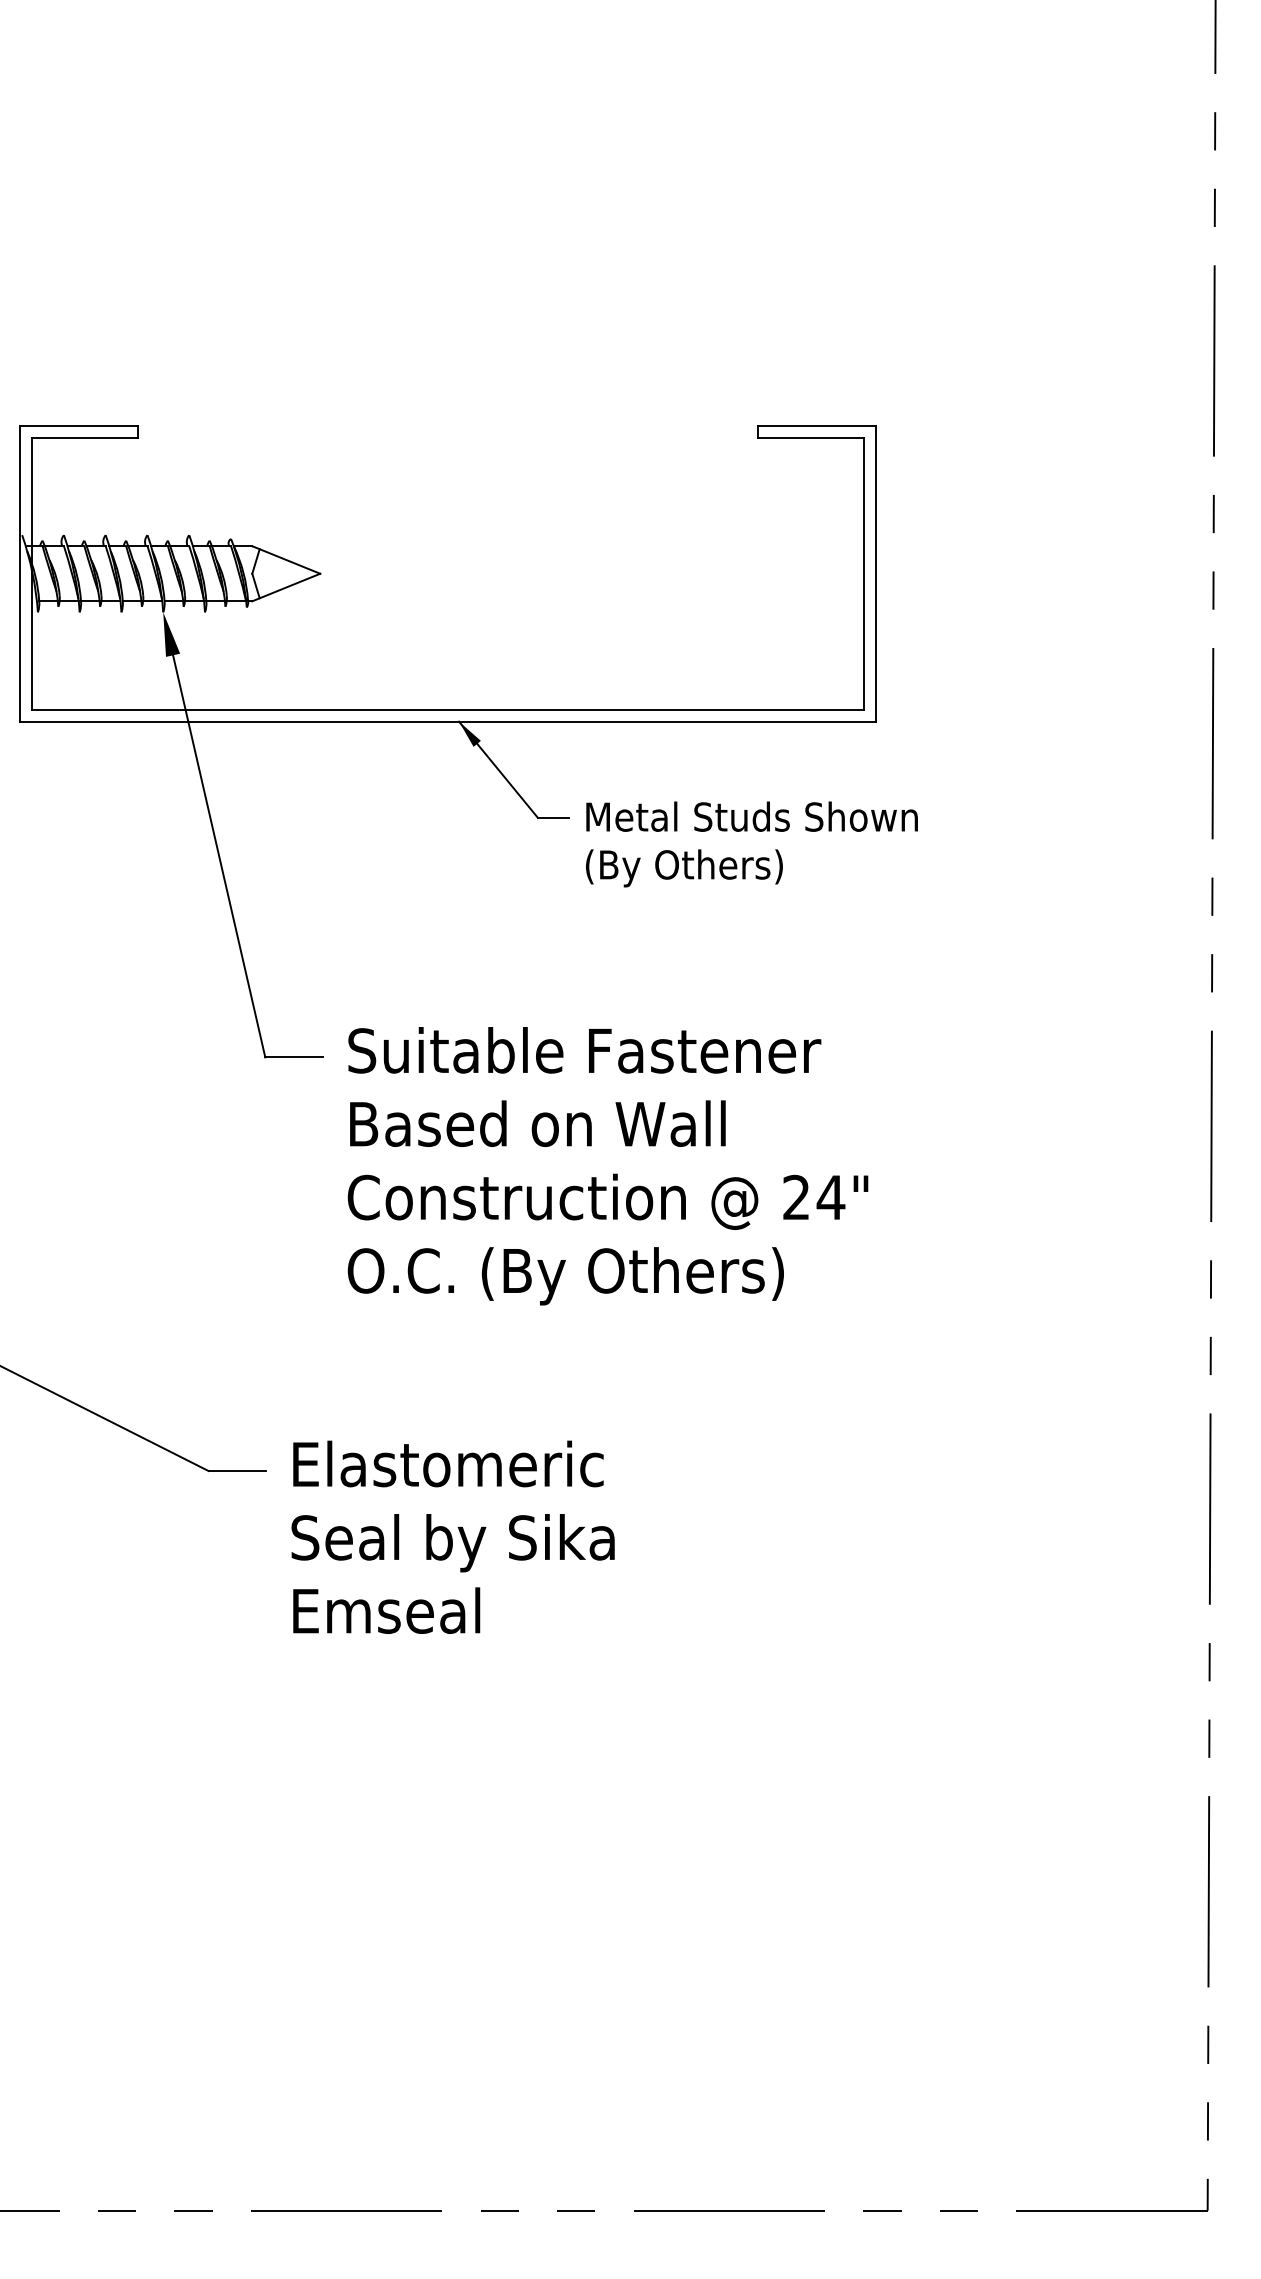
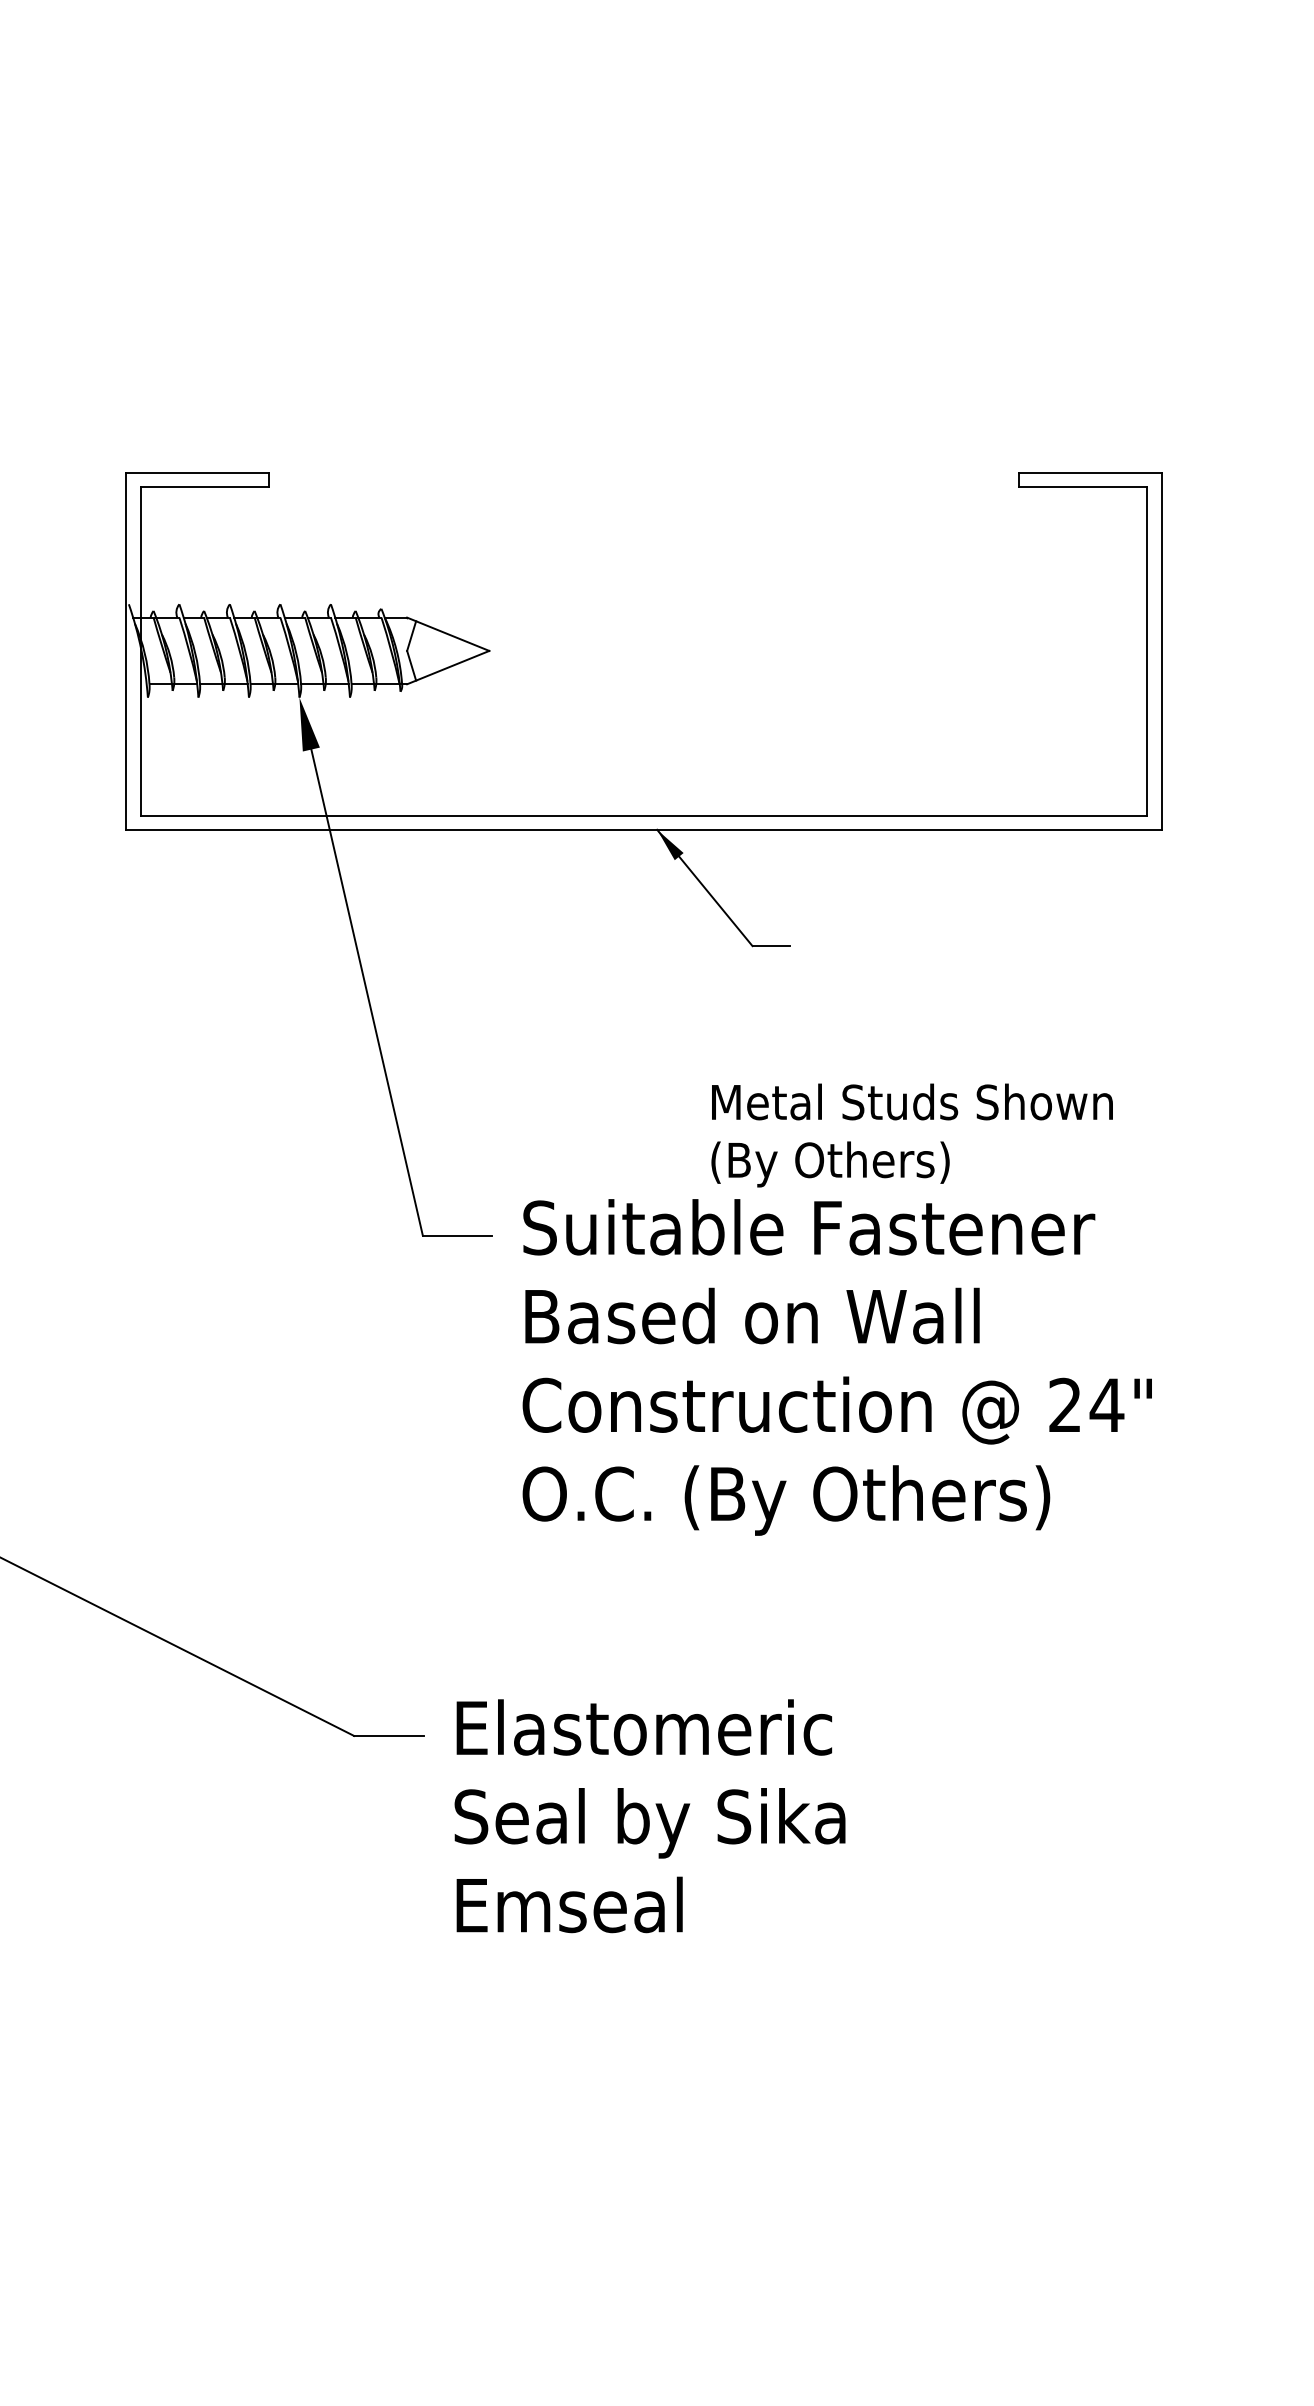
text: (751, 844) -> (911, 1135), moved

